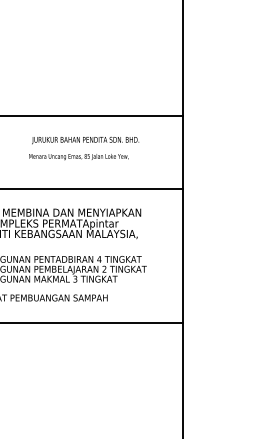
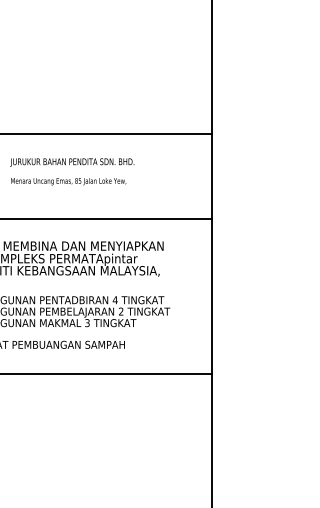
text: (85, 140) -> (72, 162), moved
text: (78, 156) -> (68, 181), moved

